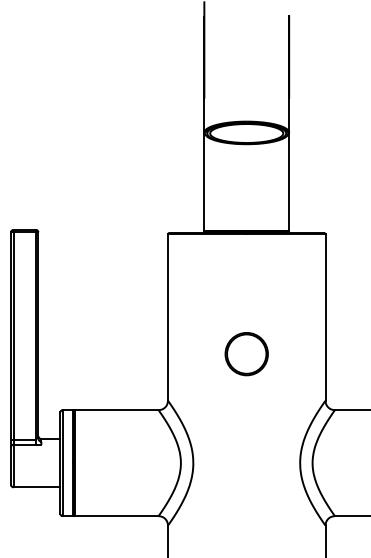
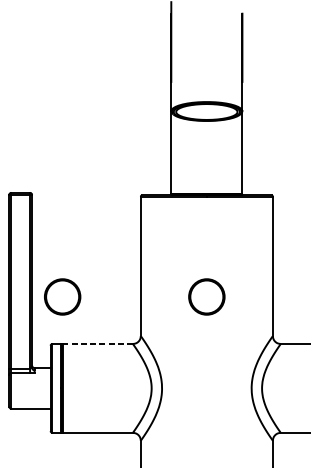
part: (74, 354) -> (62, 297), added
line: (116, 410) -> (97, 344), solid -> dashed

